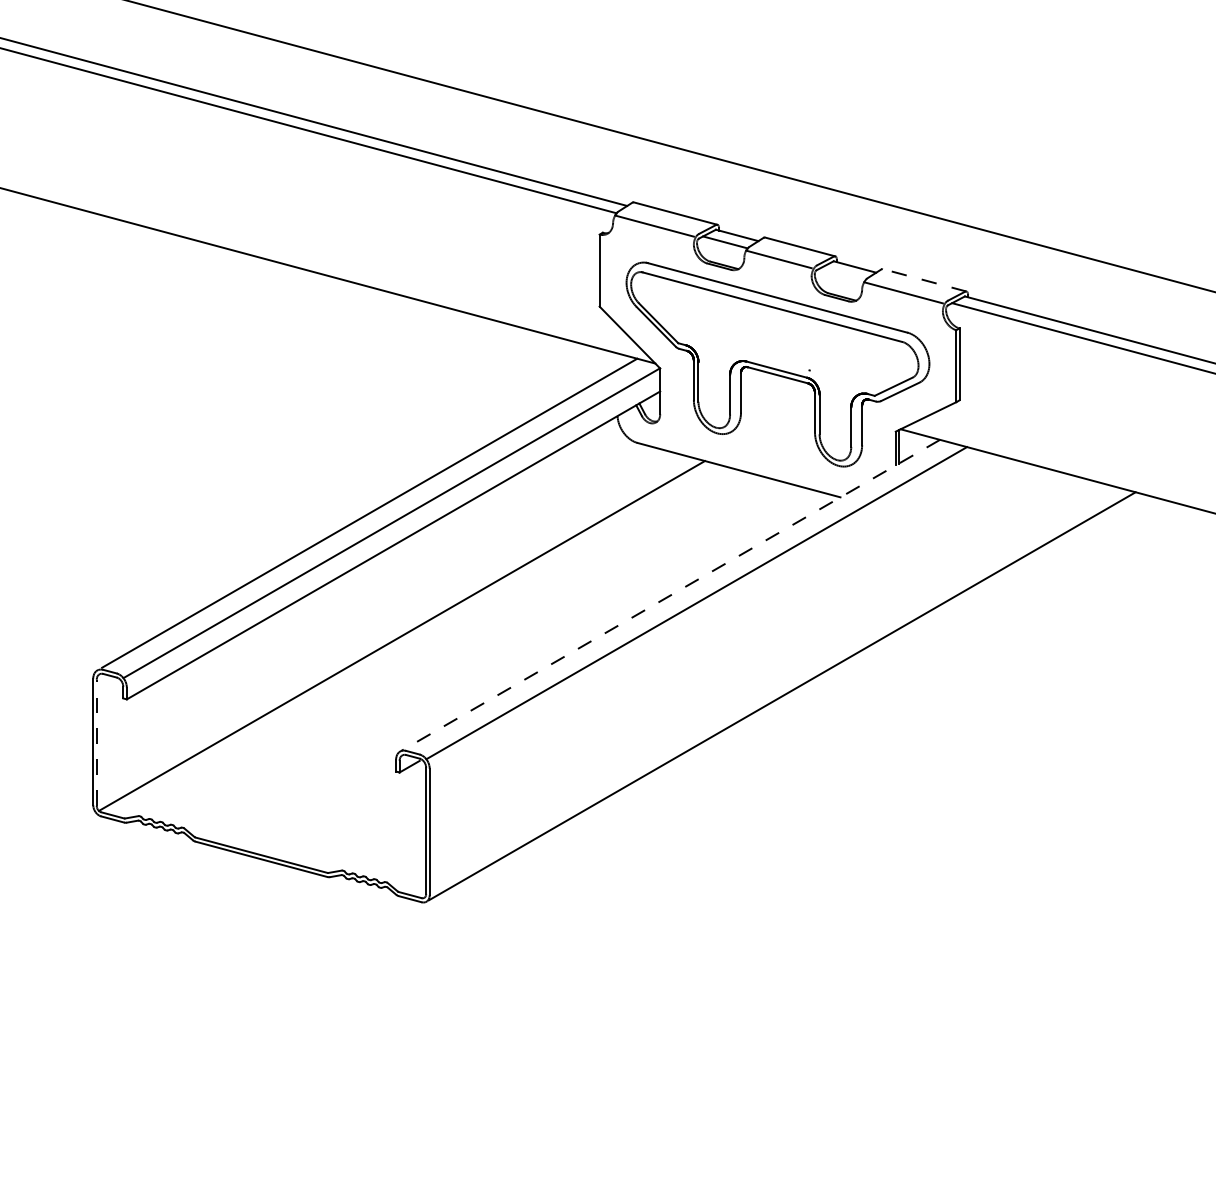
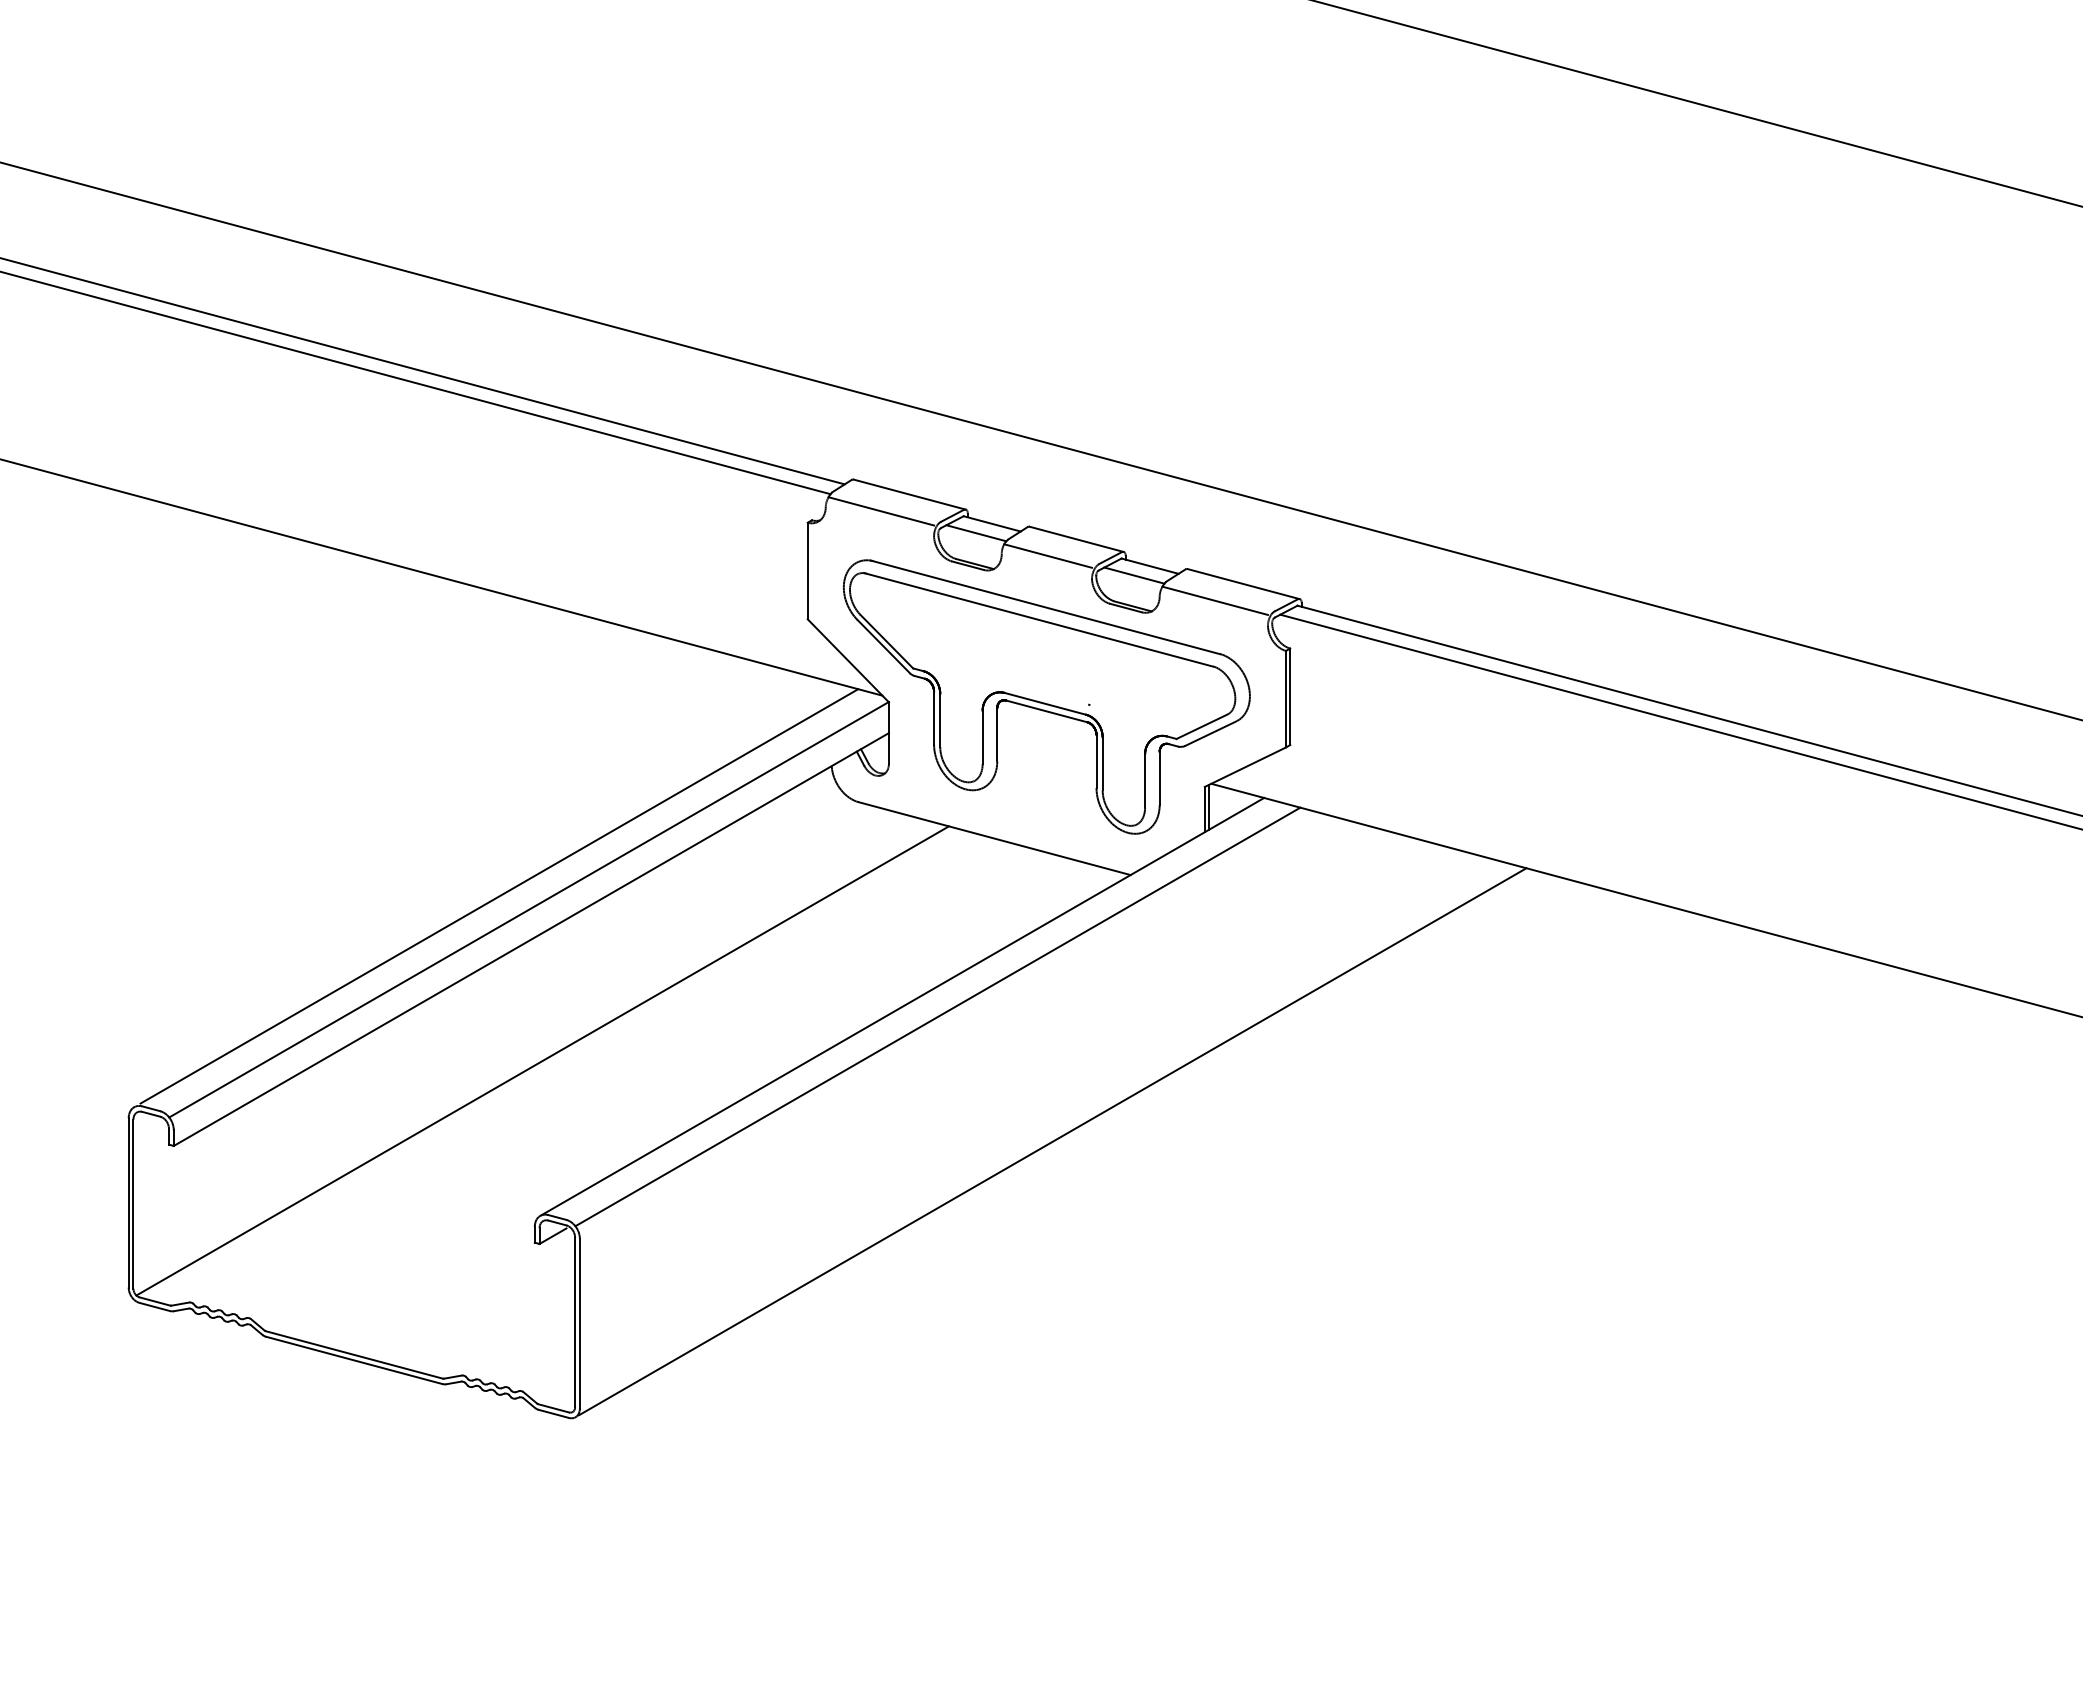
line: (843, 273) -> (1134, 575), added
line: (924, 279) -> (1243, 583), dashed -> solid
line: (670, 595) -> (902, 1006), dashed -> solid
line: (96, 743) -> (133, 1204), dashed -> solid

